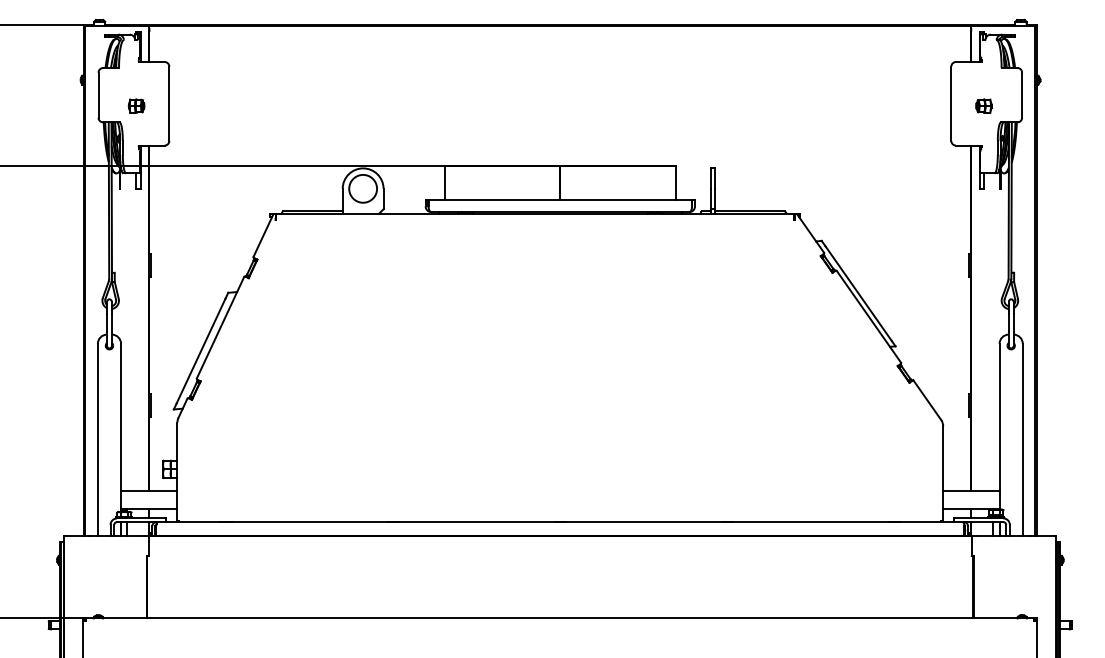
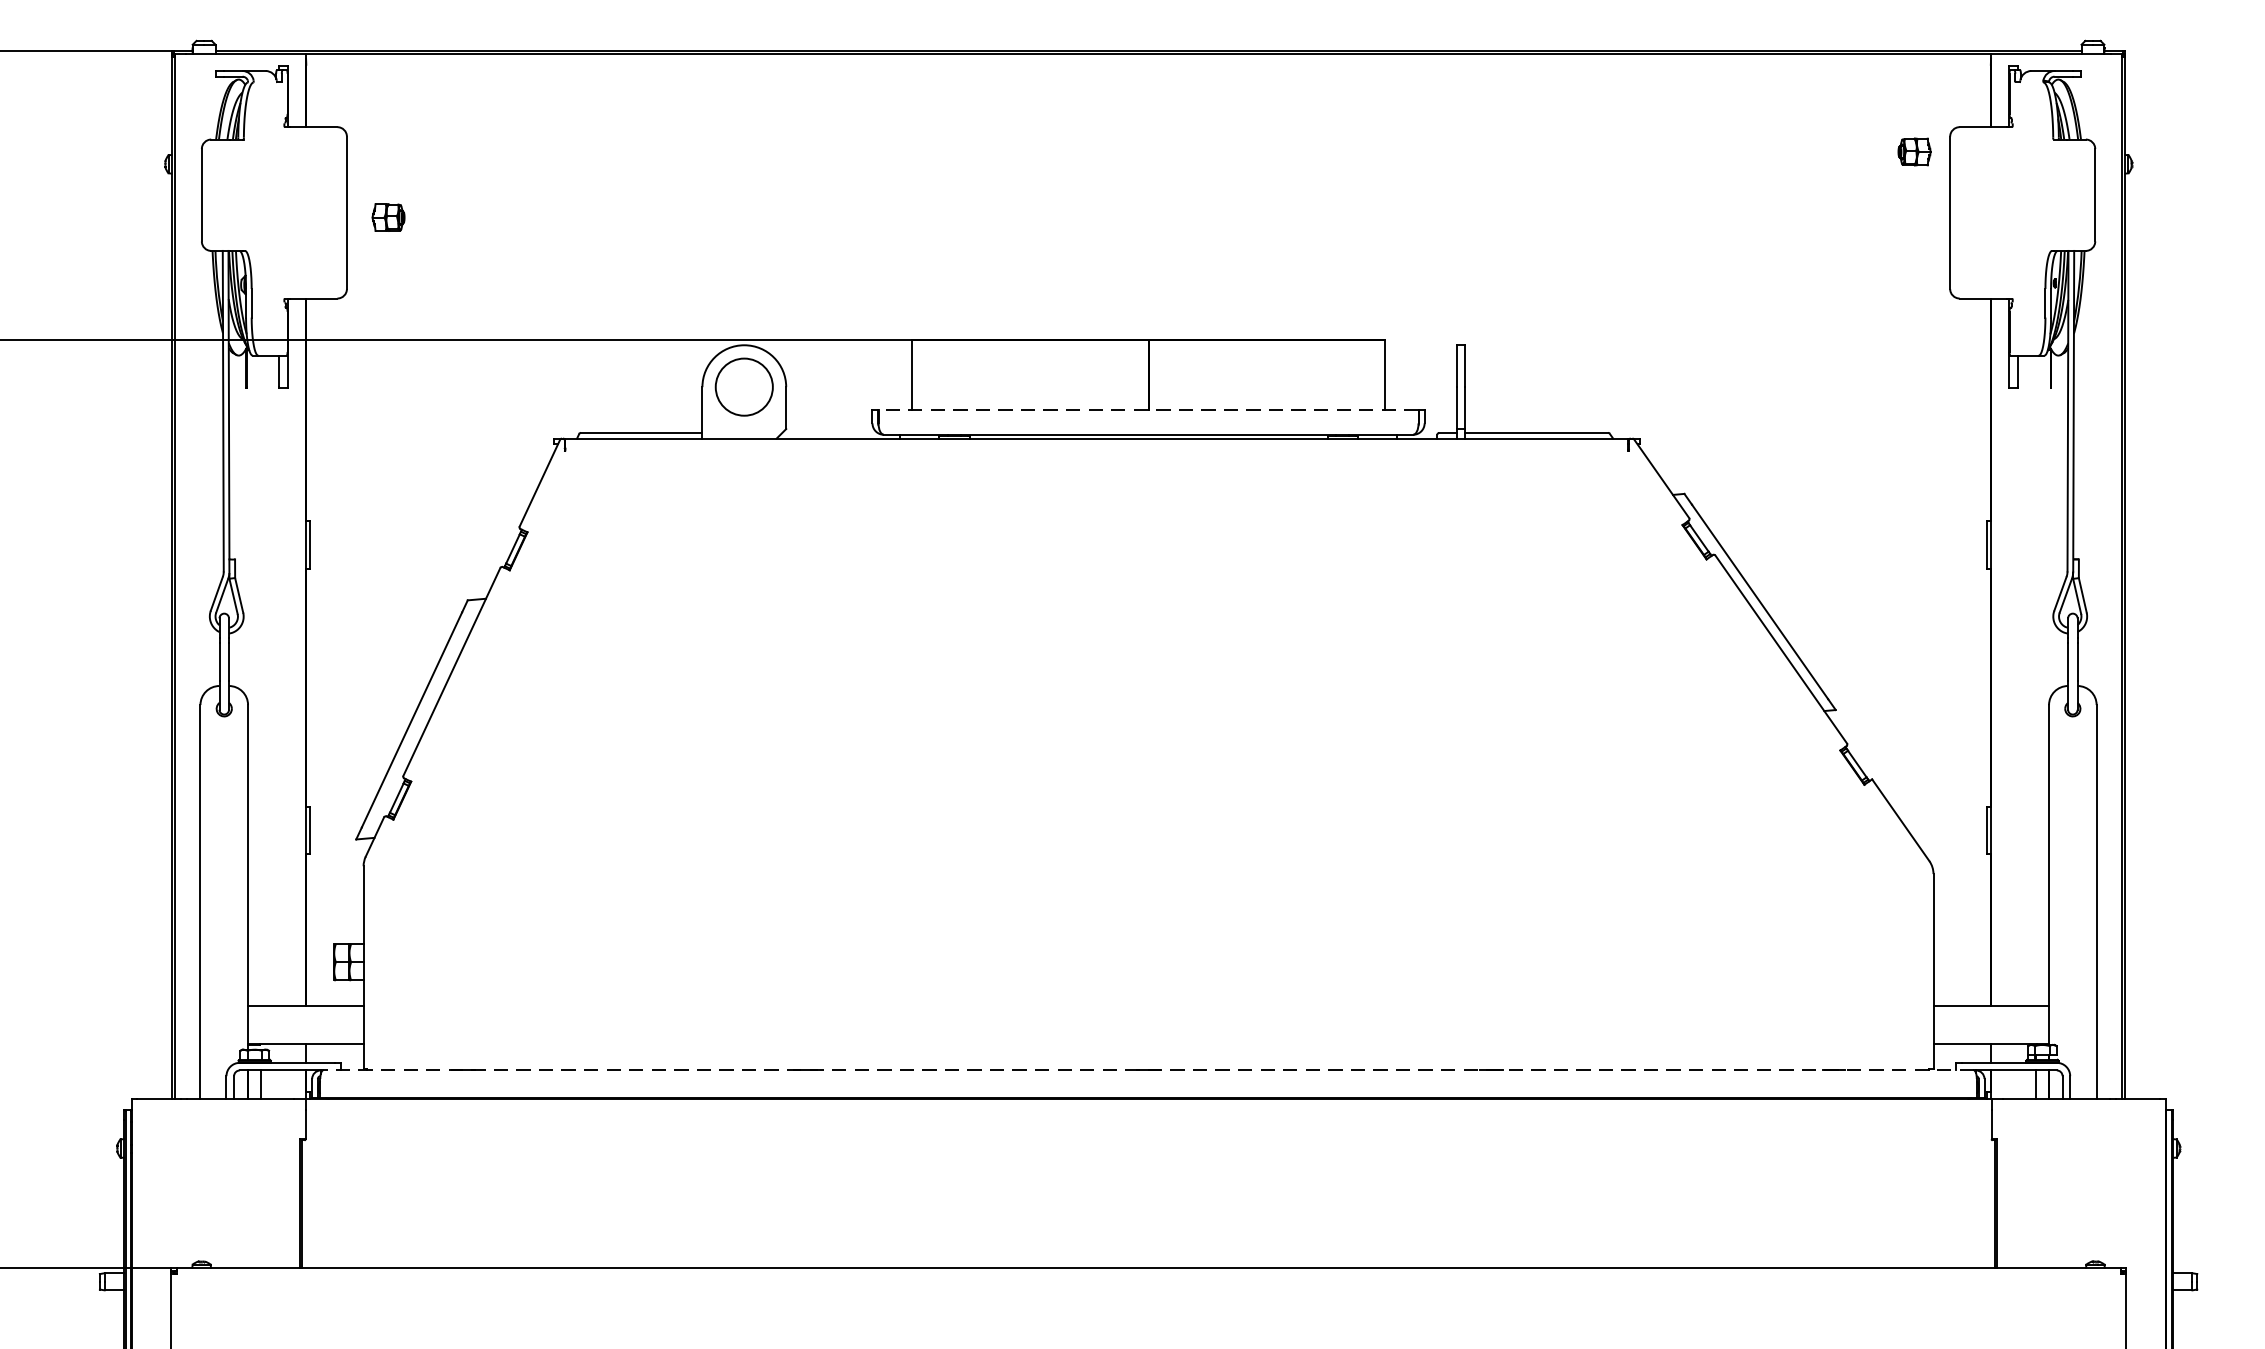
part: (136, 105) -> (388, 216), moved
part: (983, 105) -> (1913, 150), moved
line: (560, 199) -> (1148, 409), solid -> dashed
line: (560, 522) -> (1148, 1071), solid -> dashed

